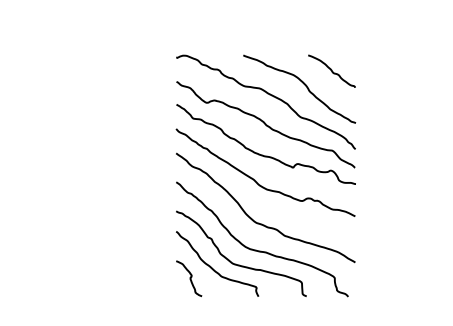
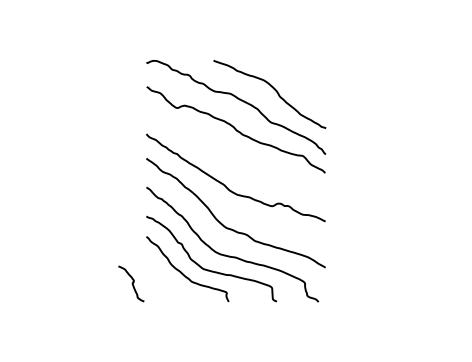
curve: (332, 70) -> (302, 75), removed
curve: (262, 154) -> (232, 159), removed
curve: (189, 278) -> (131, 283), moved

